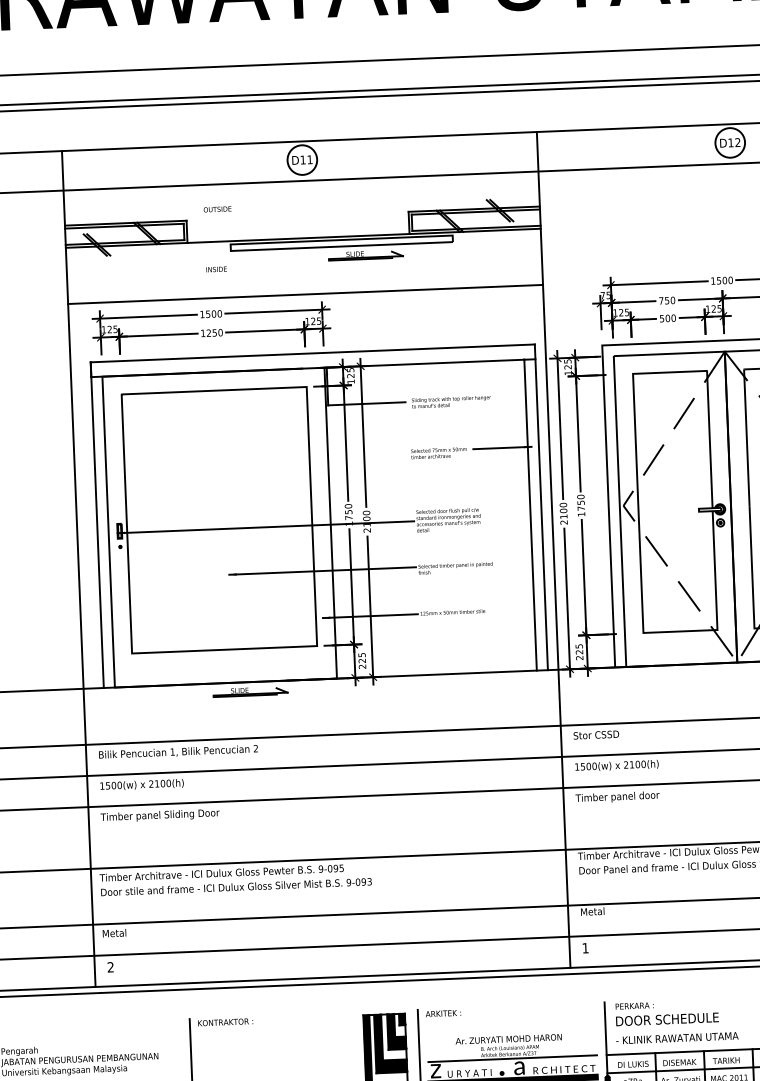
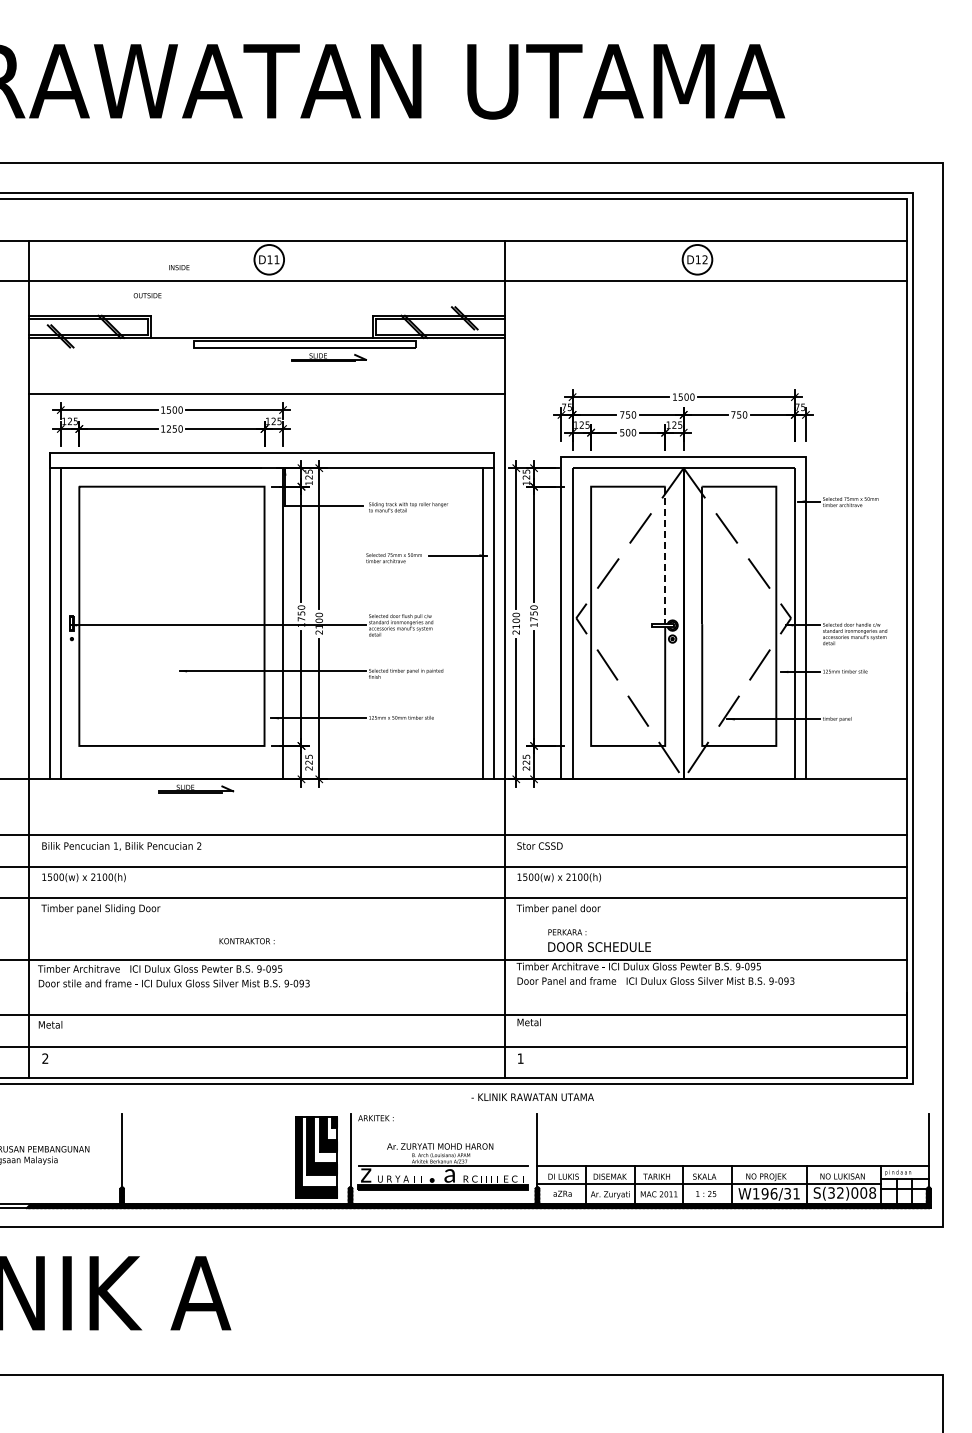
text: (217, 209) -> (147, 295), moved
text: (216, 269) -> (179, 267), moved
line: (710, 439) -> (665, 555), solid -> dashed
text: (667, 1012) -> (599, 940), moved
text: (225, 1022) -> (246, 941), moved
text: (677, 1038) -> (532, 1097), moved

